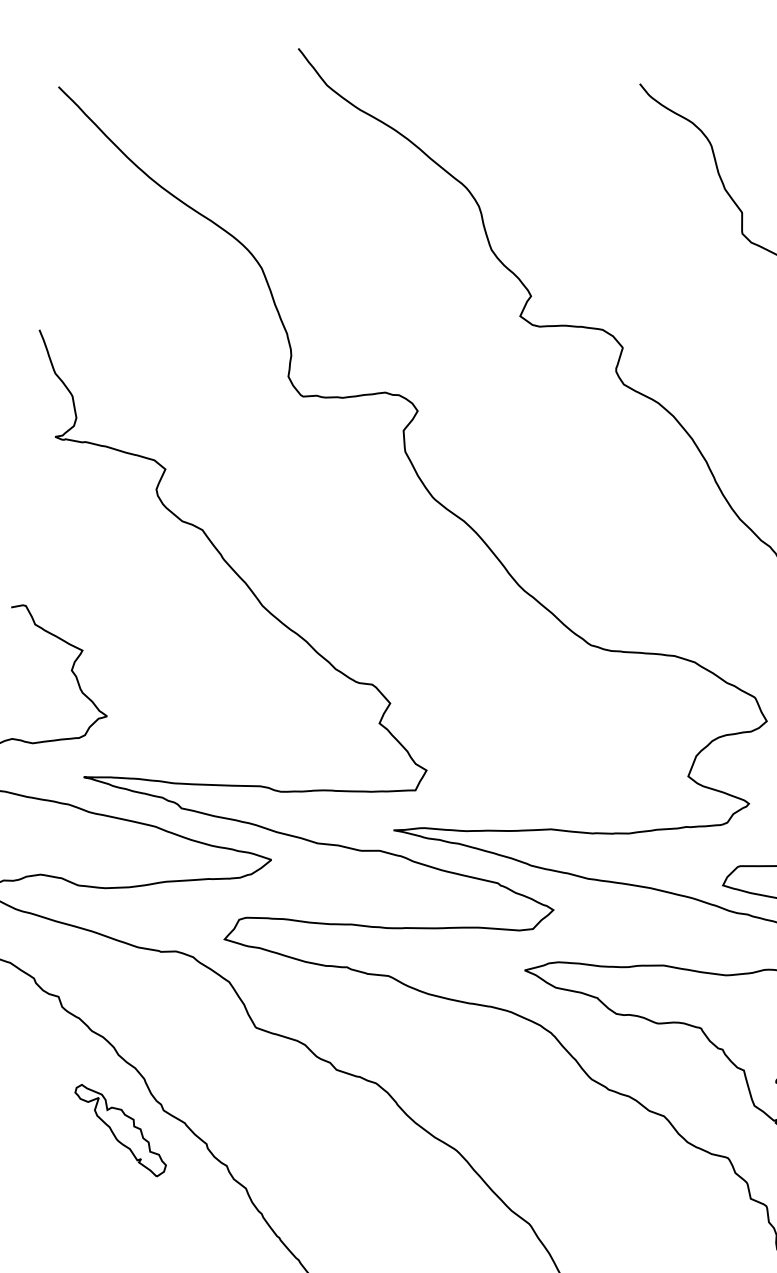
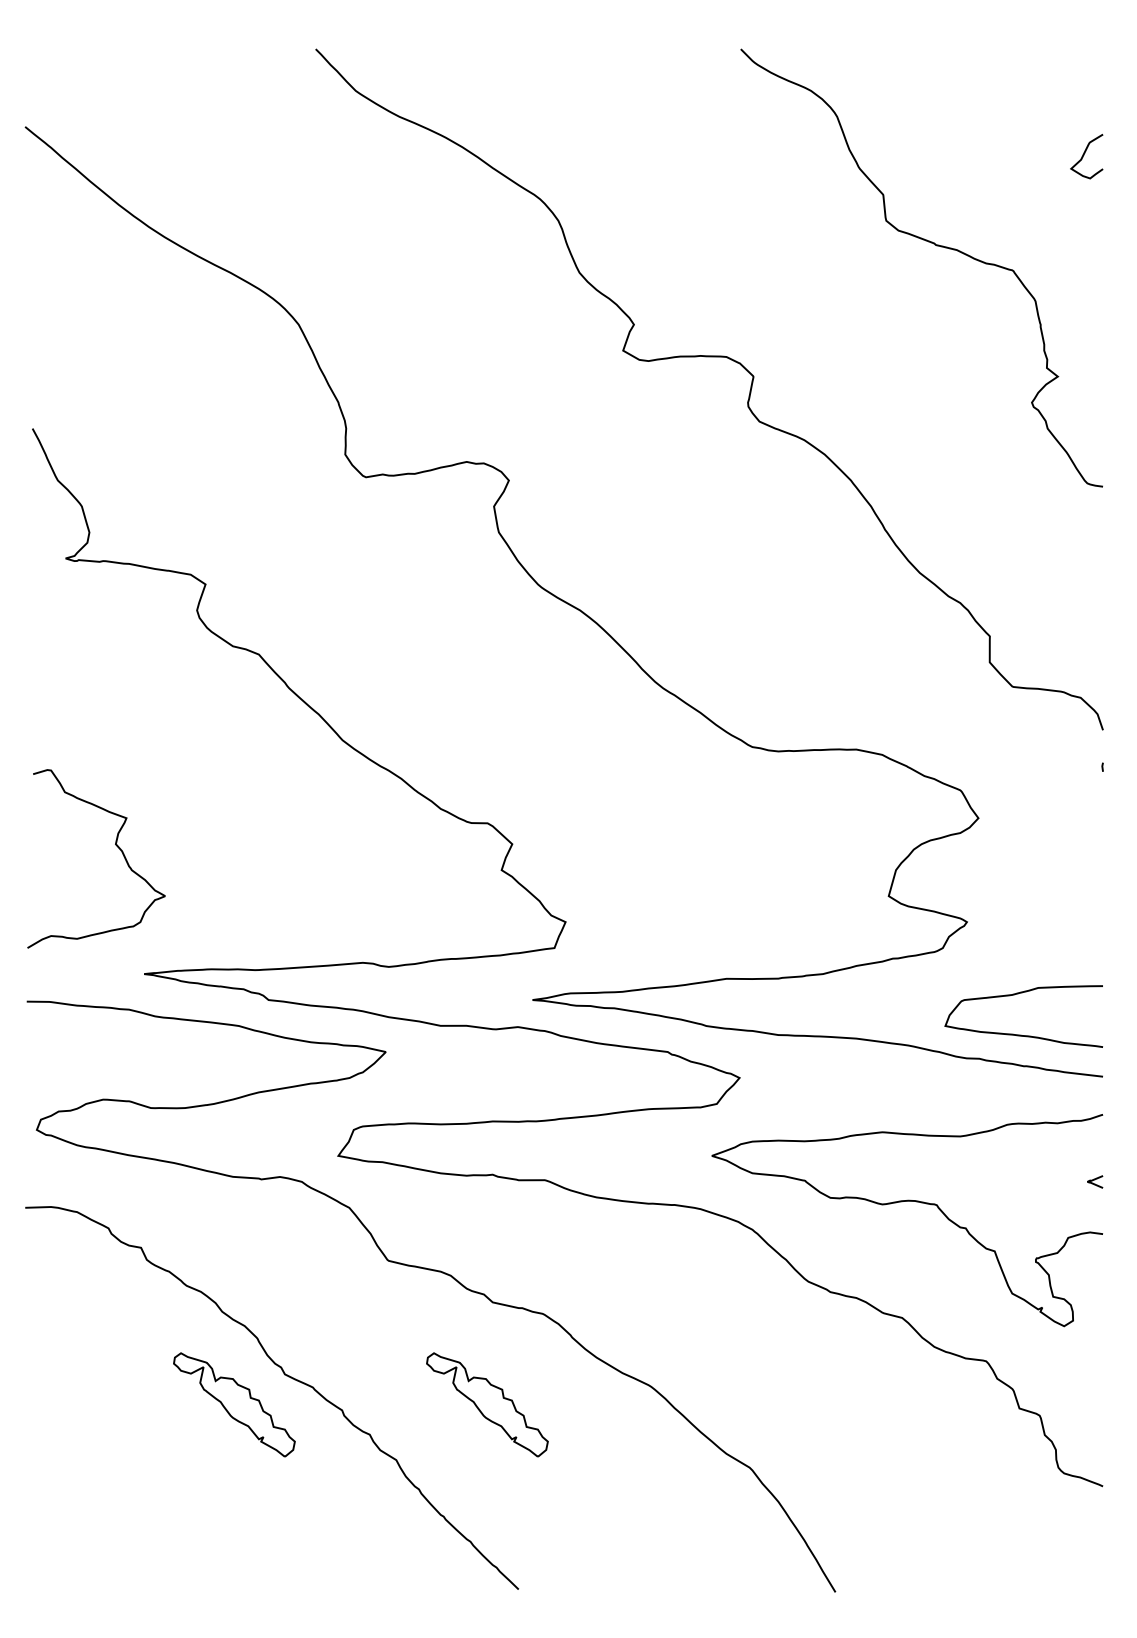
part: (323, 1151) -> (487, 1404), added

